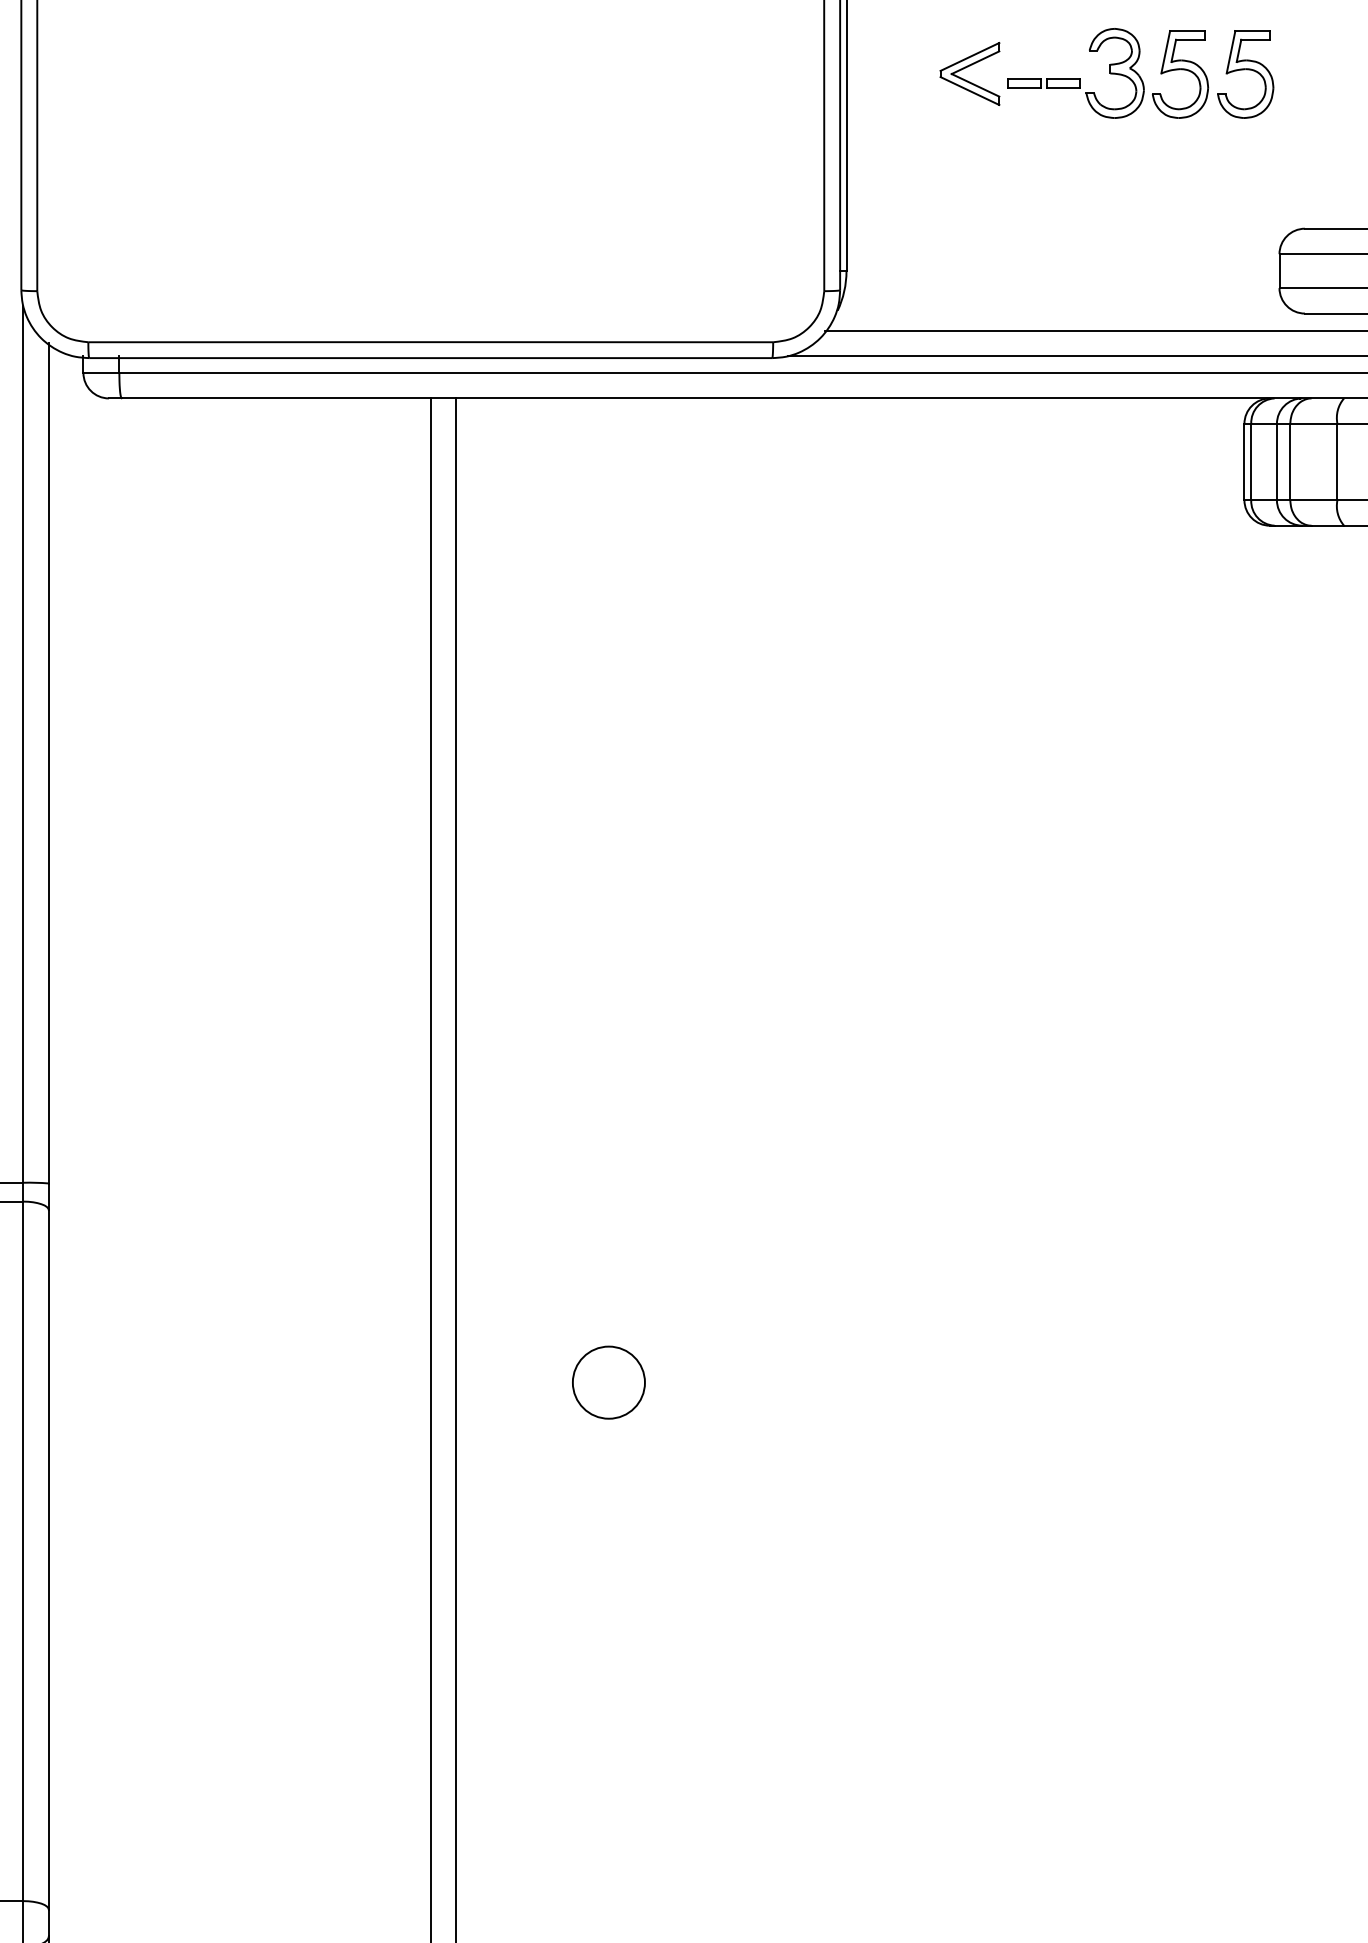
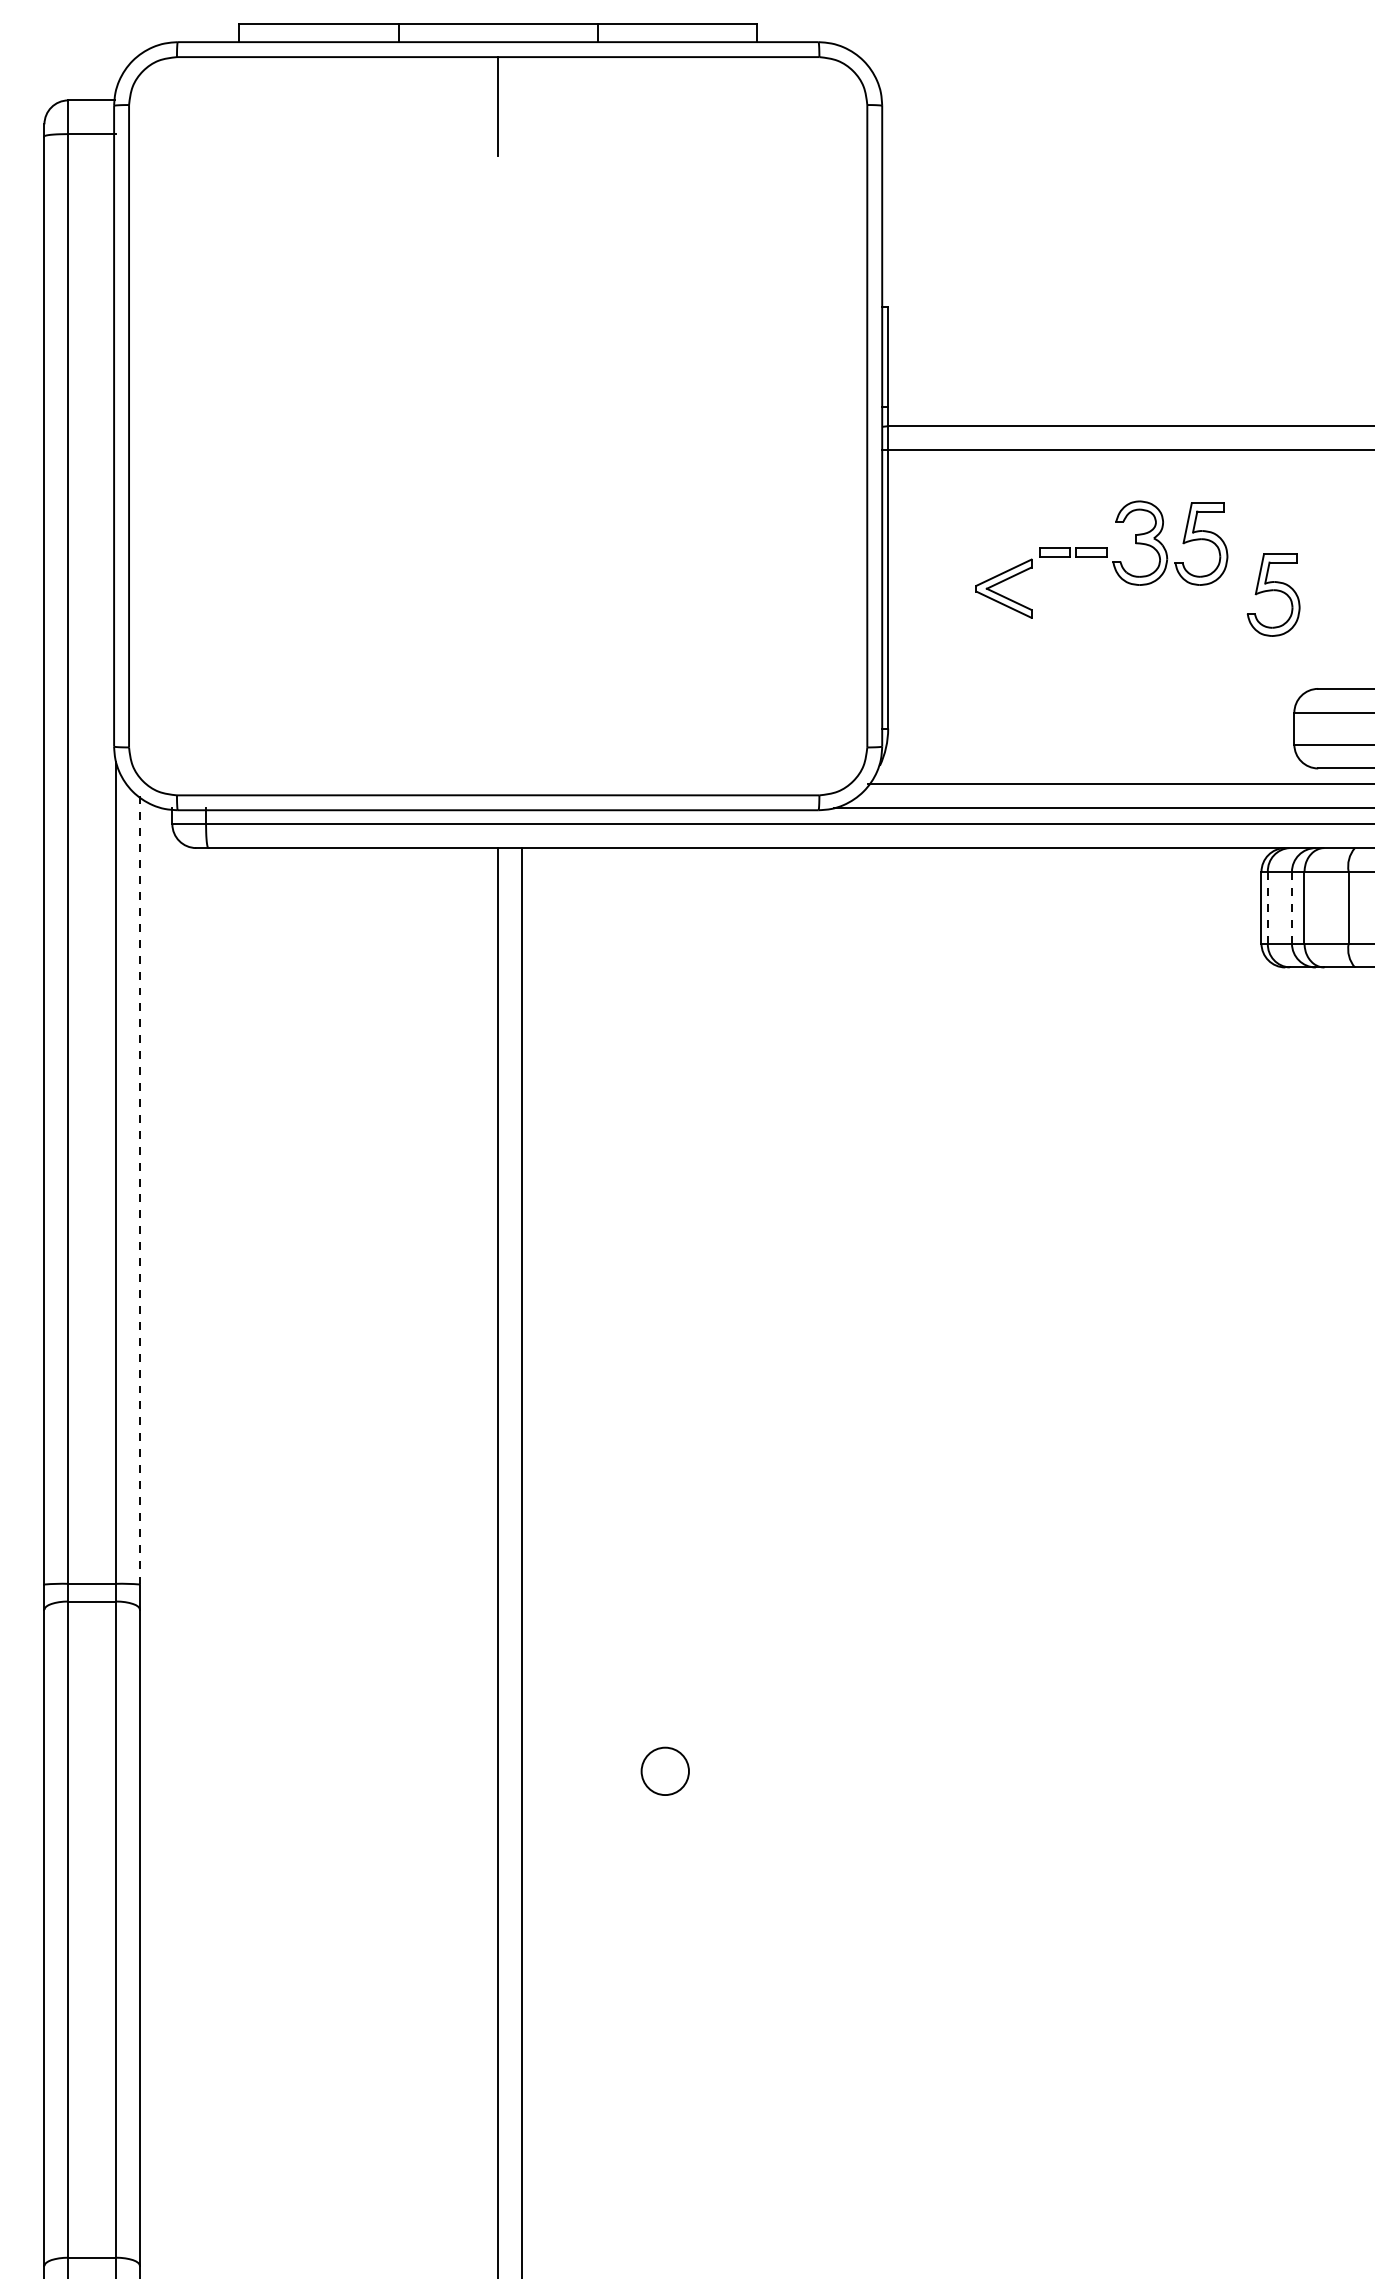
part: (969, 73) -> (1003, 588), moved
part: (1245, 73) -> (1273, 594), moved
line: (1250, 461) -> (1267, 907), solid -> dashed
line: (1276, 461) -> (1291, 907), solid -> dashed
line: (48, 764) -> (139, 1191), solid -> dashed
circle: (609, 1382) -> (665, 1771), size x0.7

